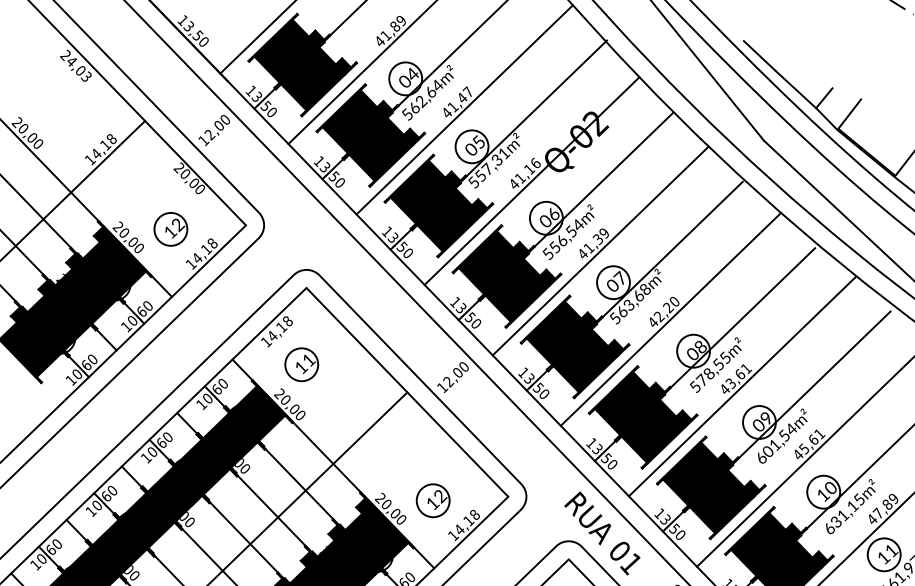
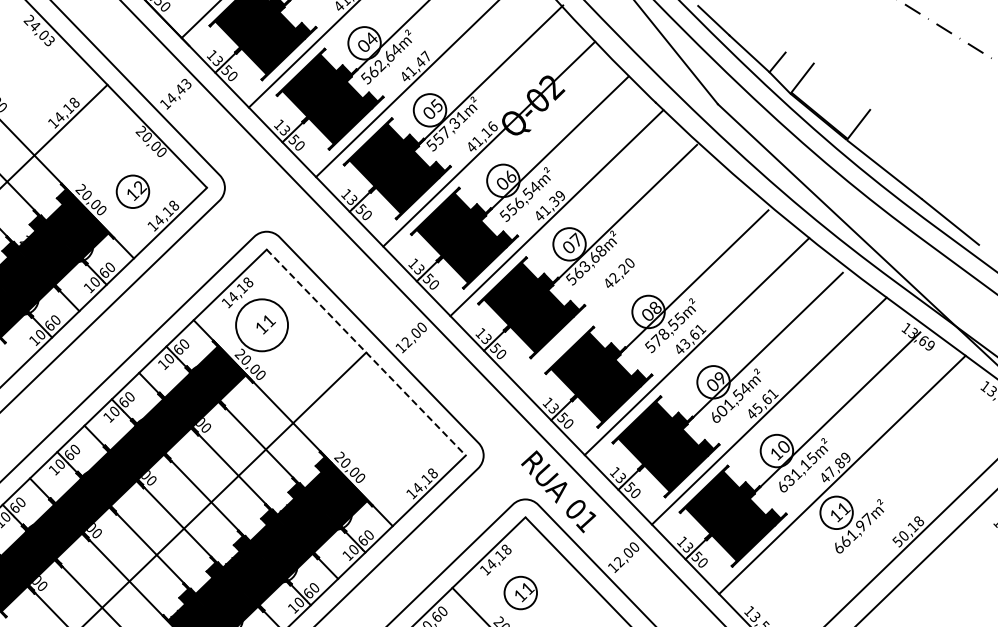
text: (217, 128) -> (178, 92), 12,00 -> 14,43
line: (670, 319) -> (625, 280), removed
circle: (301, 364) -> (261, 325), size x1.6
line: (407, 392) -> (366, 352), solid -> dashed
part: (432, 500) -> (391, 459), removed

